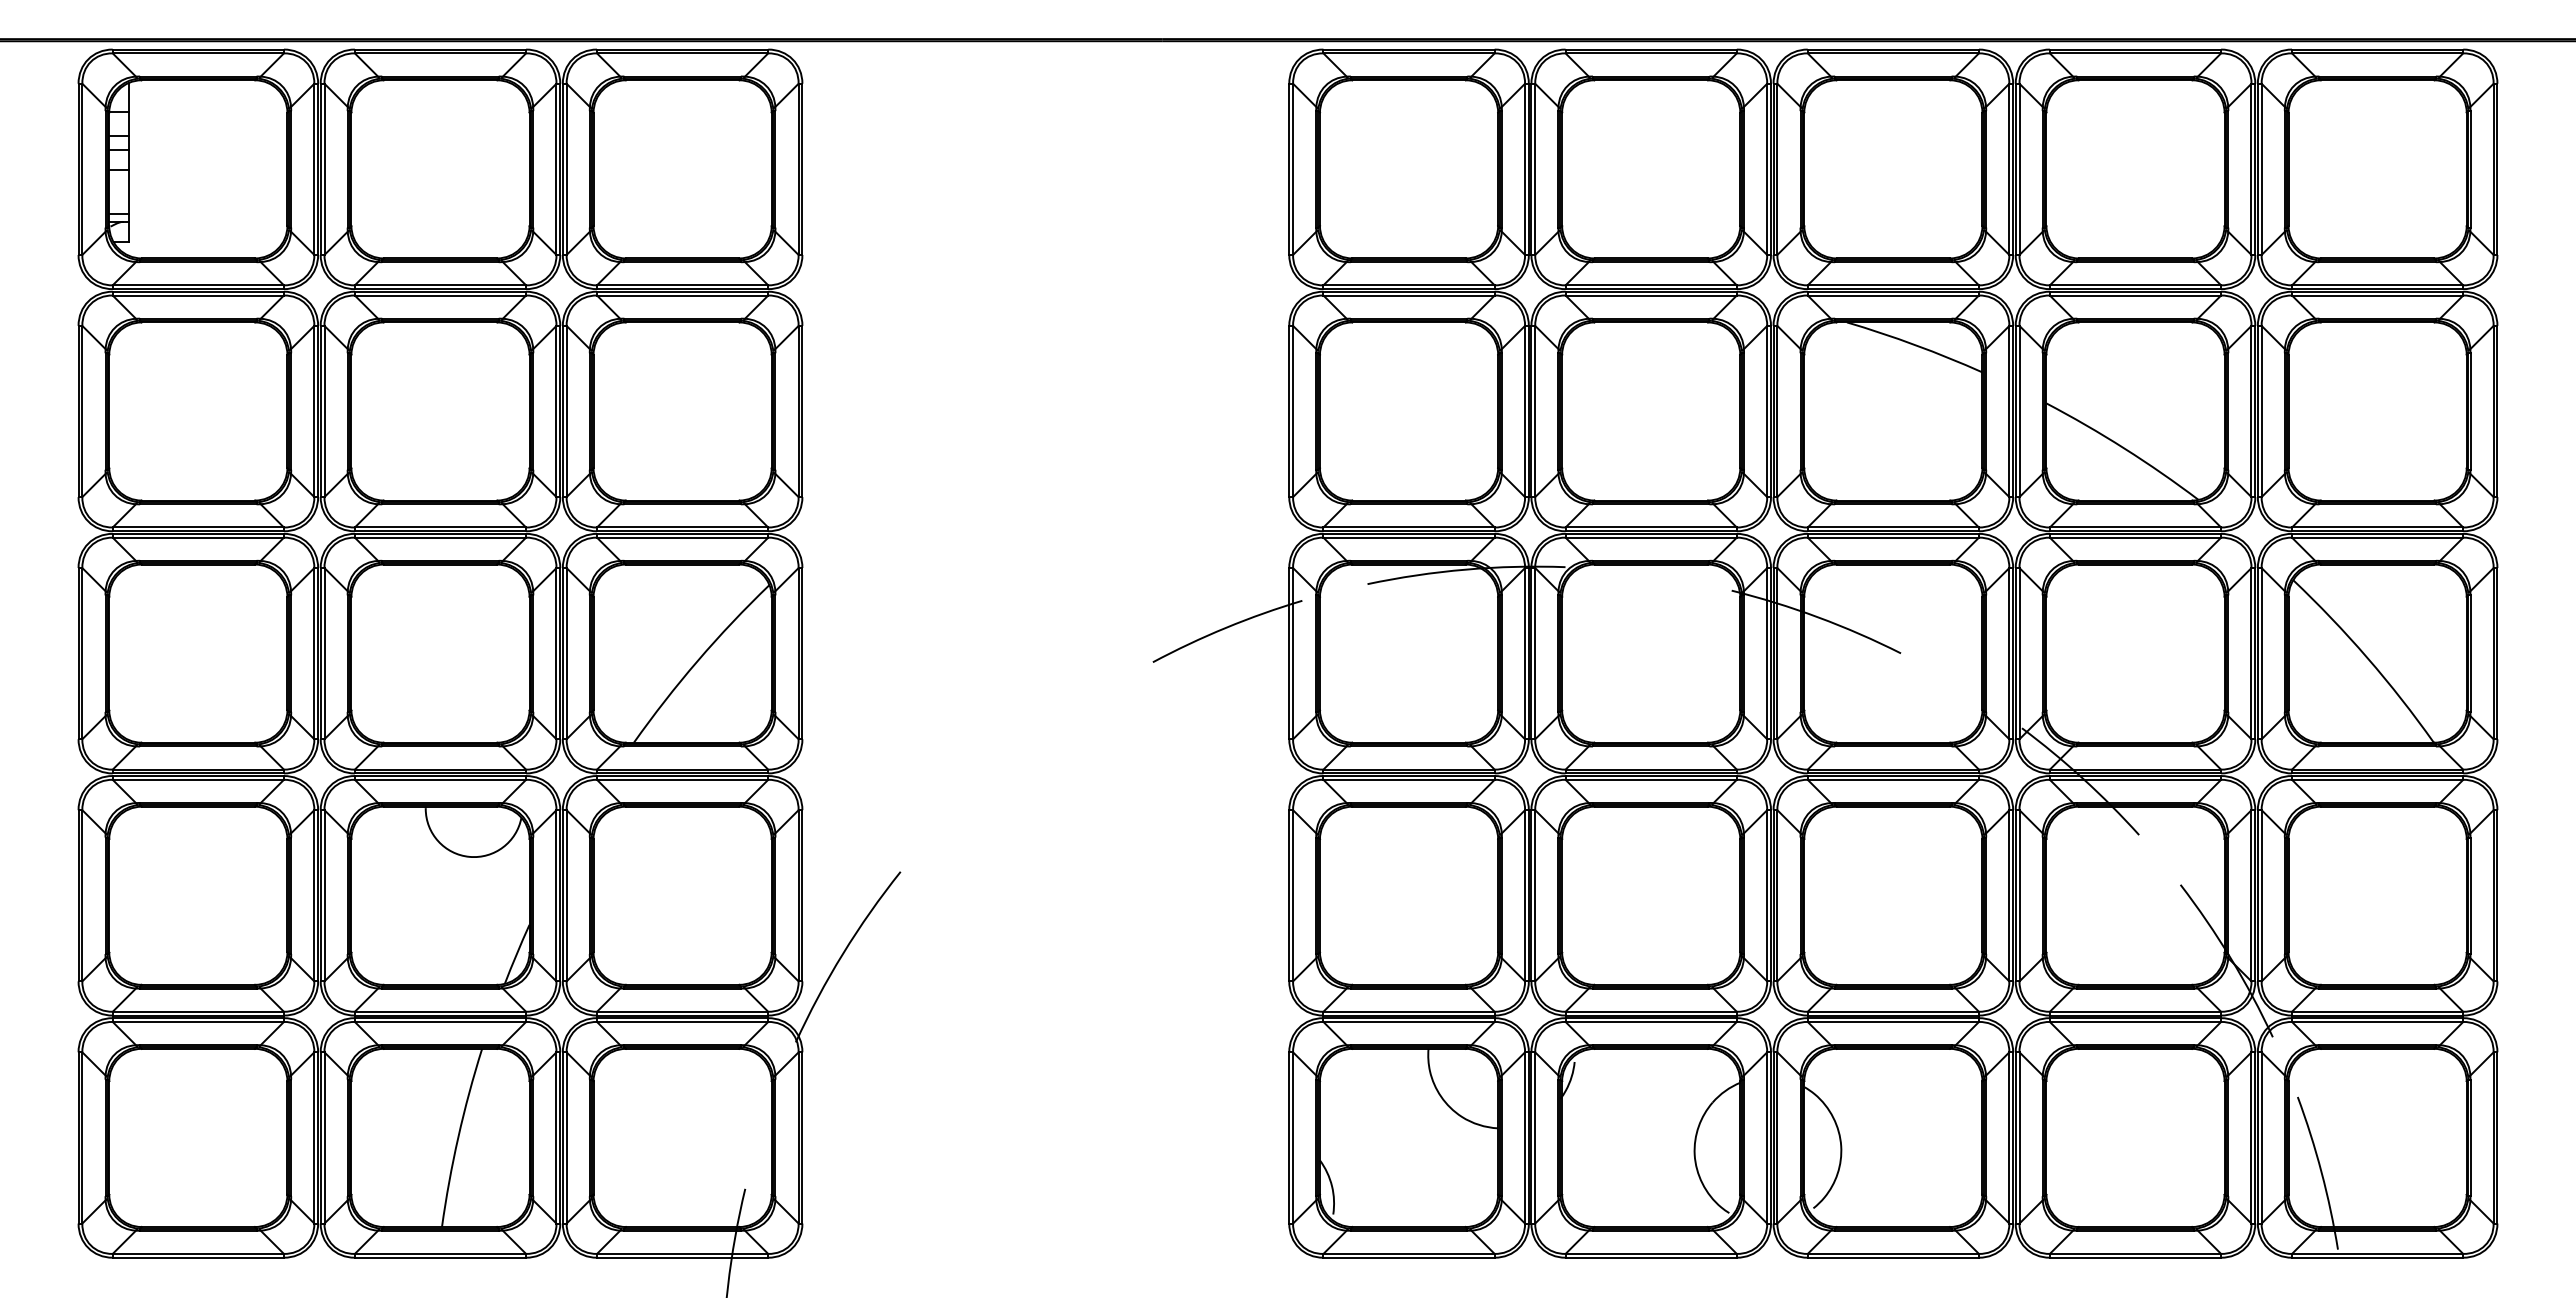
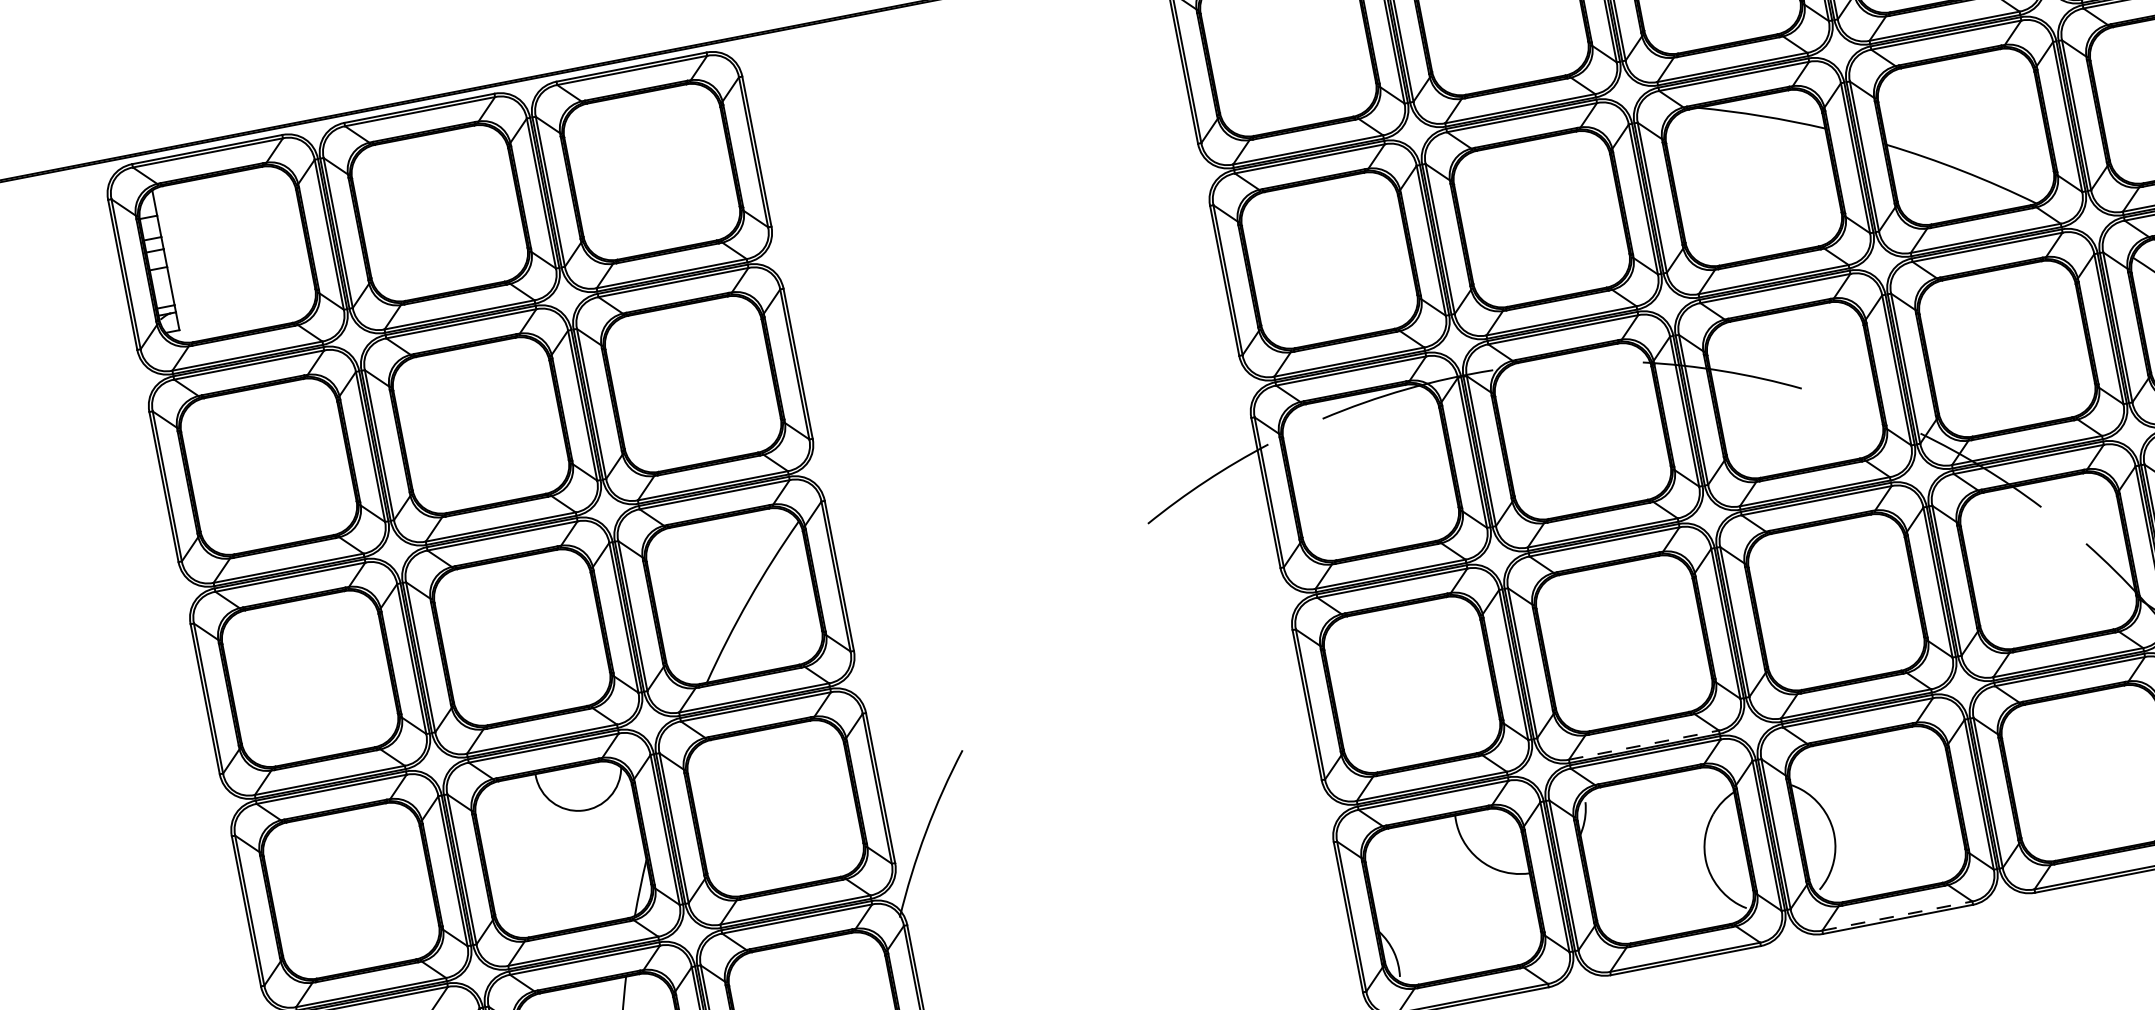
line: (1651, 1011) -> (1644, 744), solid -> dashed
line: (1893, 1253) -> (1897, 915), solid -> dashed

